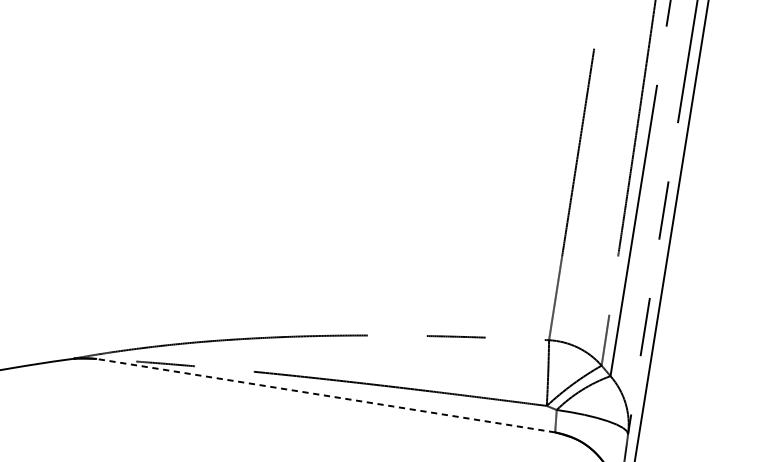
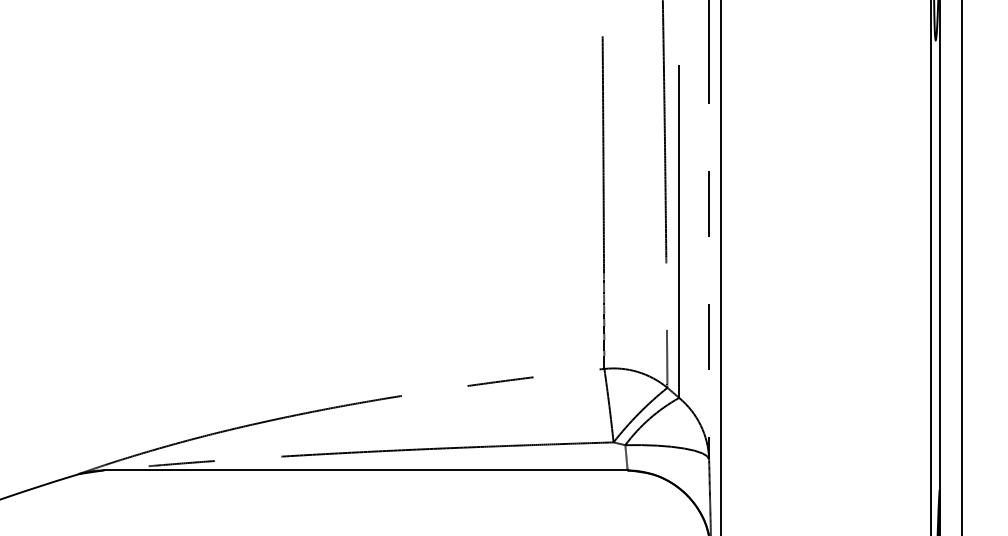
line: (325, 395) -> (365, 470), dashed -> solid

